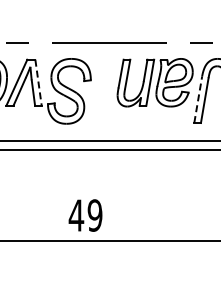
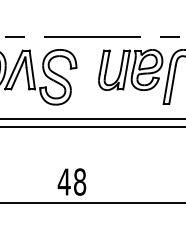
line: (38, 83) -> (32, 70), dashed -> solid
line: (198, 99) -> (167, 84), dashed -> solid
text: (94, 215) -> (79, 181), 49 -> 48

